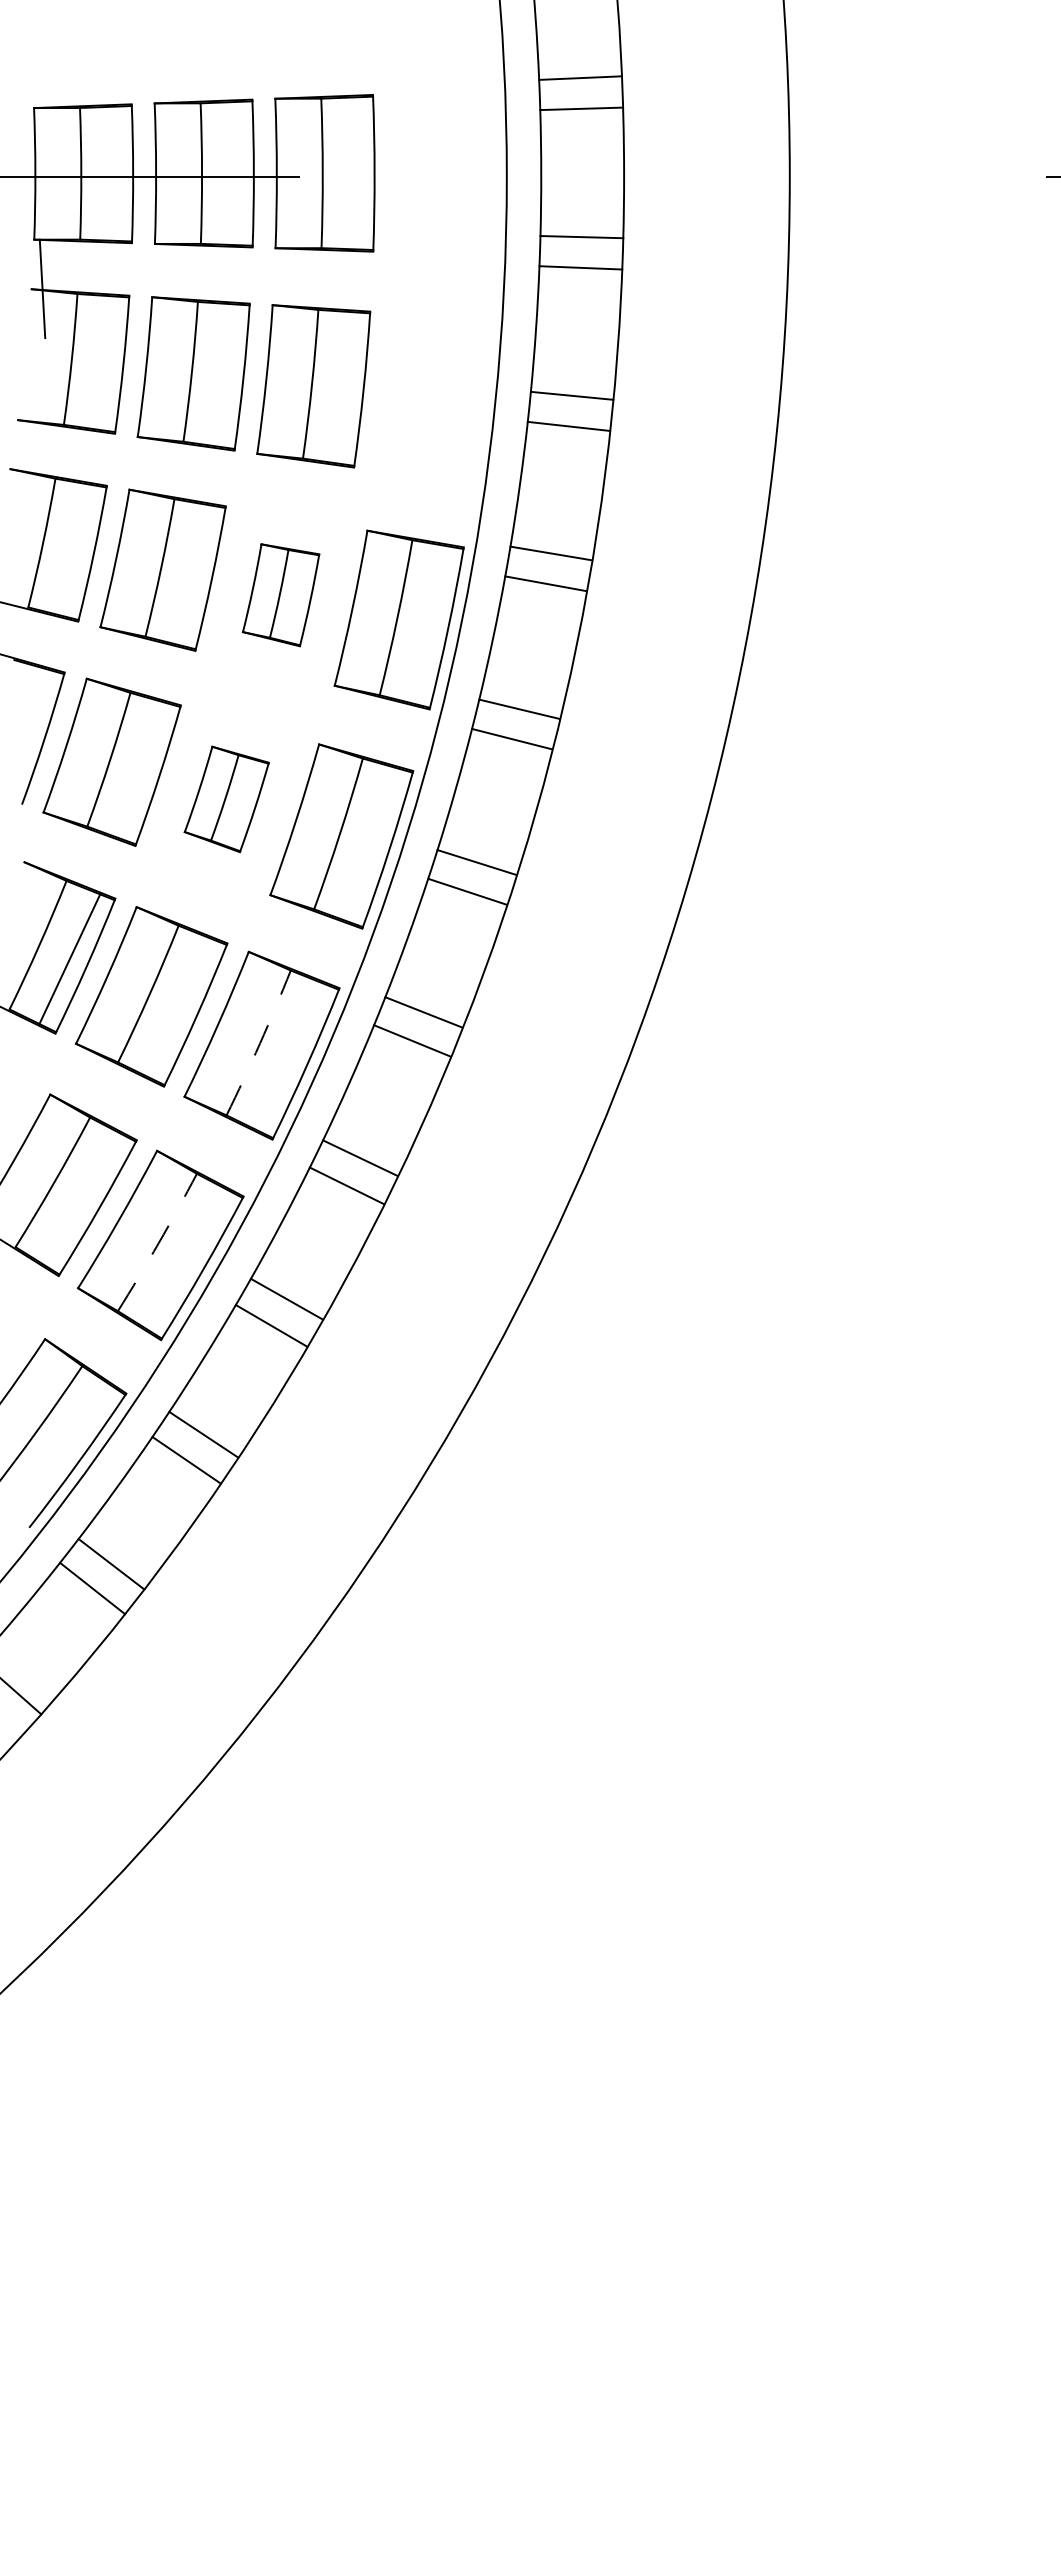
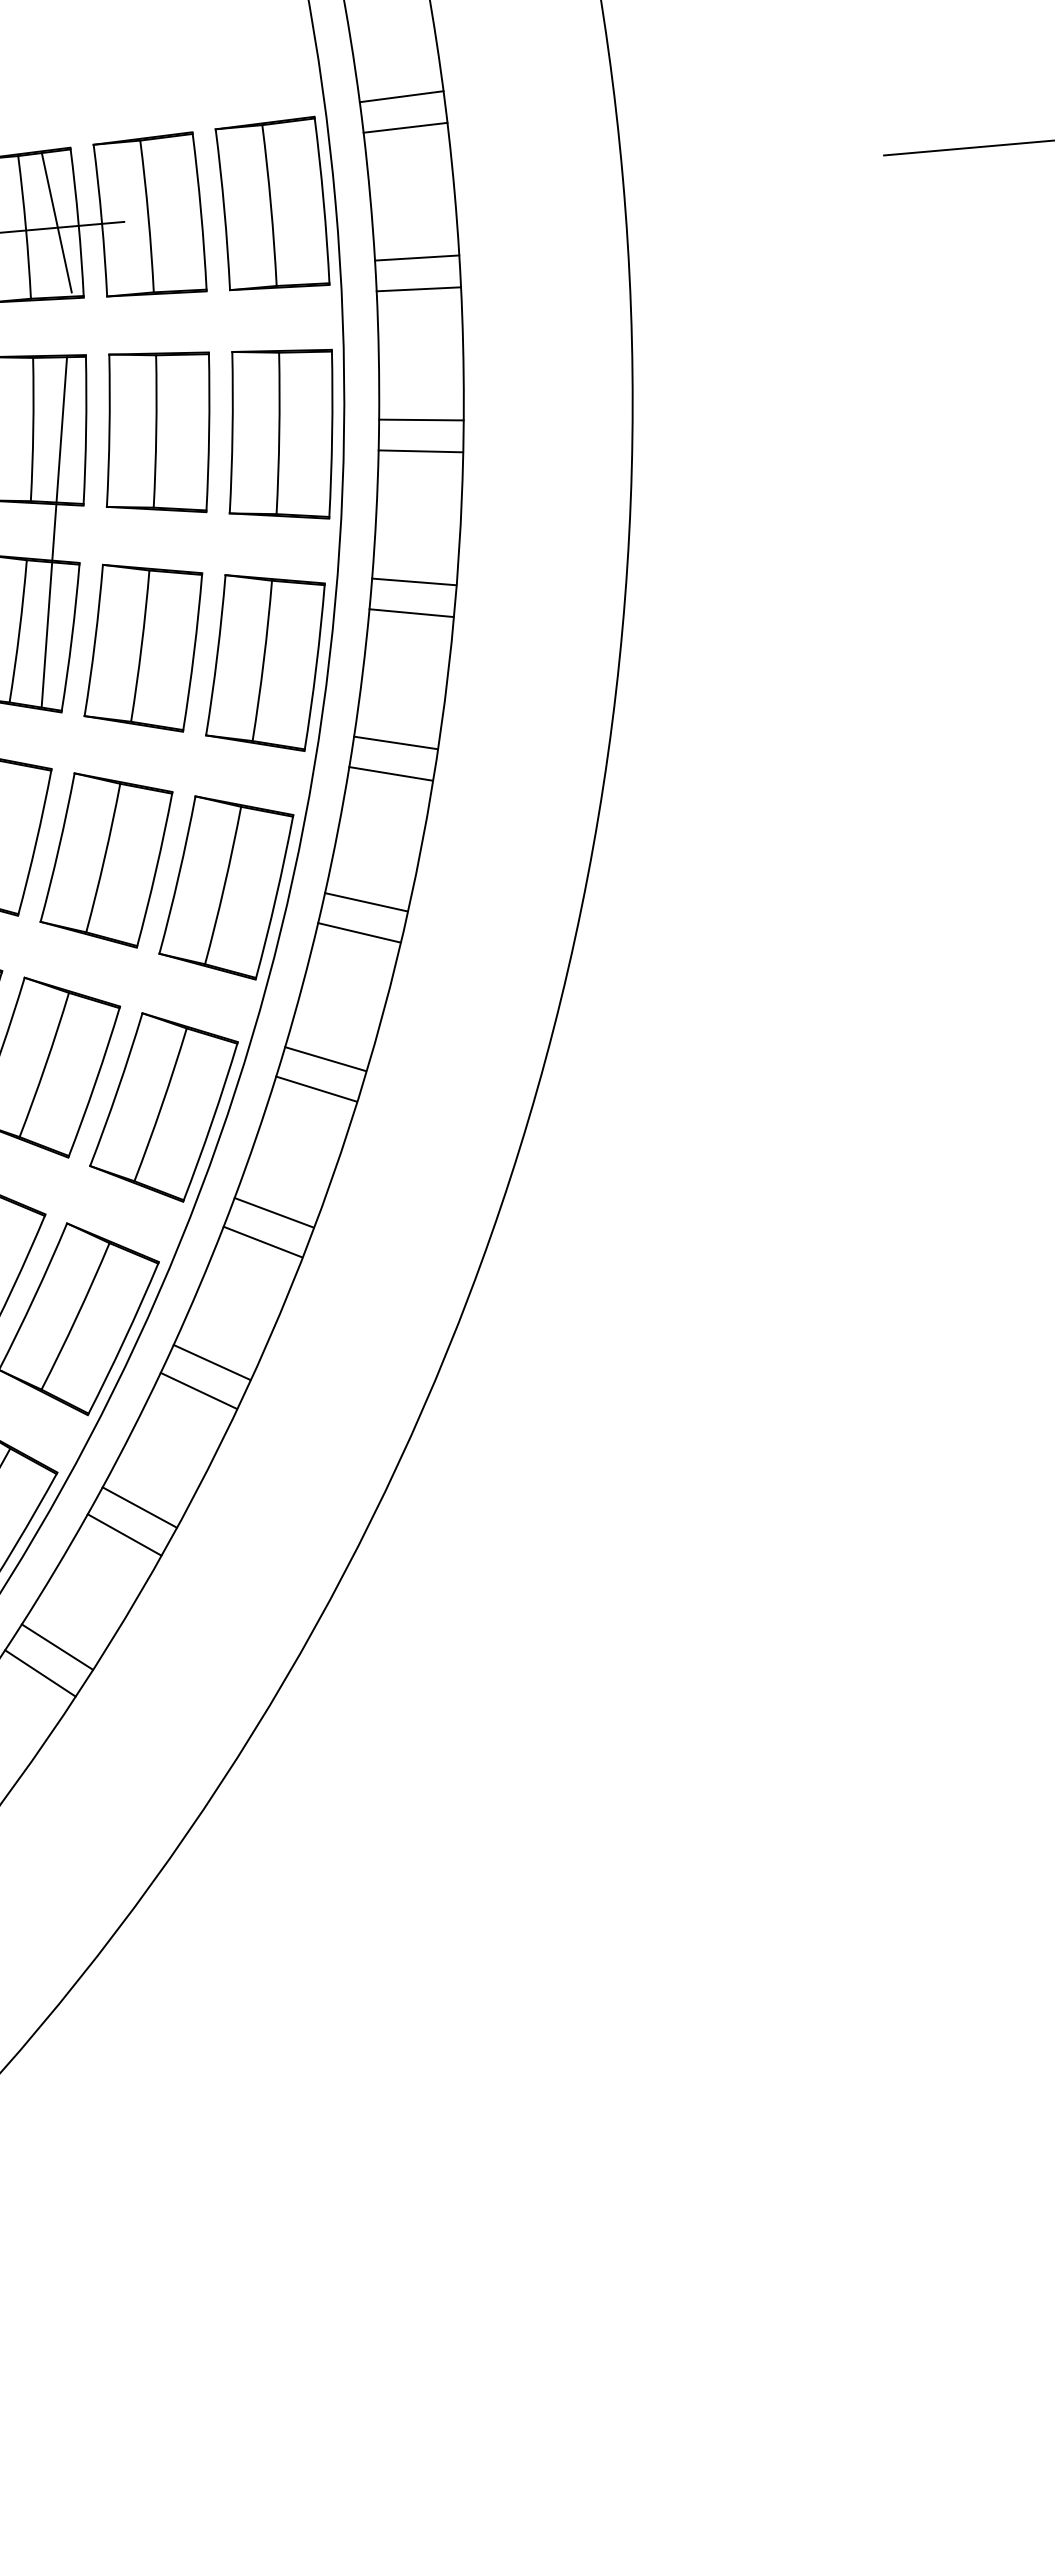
line: (232, 171) -> (56, 222), added
part: (445, 172) -> (272, 204), added
part: (433, 398) -> (280, 435), added
line: (203, 474) -> (54, 532), added
part: (280, 595) -> (143, 648), size x1.67
part: (226, 799) -> (106, 860), size x1.67
arc: (260, 1043) -> (162, 1105), dashed -> solid
arc: (158, 1243) -> (76, 1317), dashed -> solid

